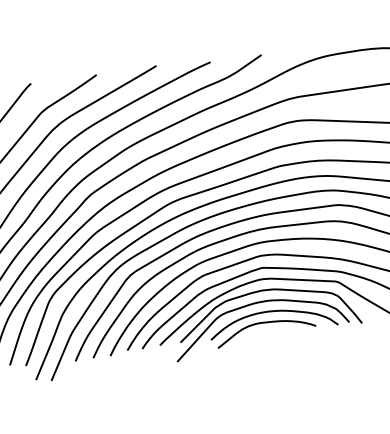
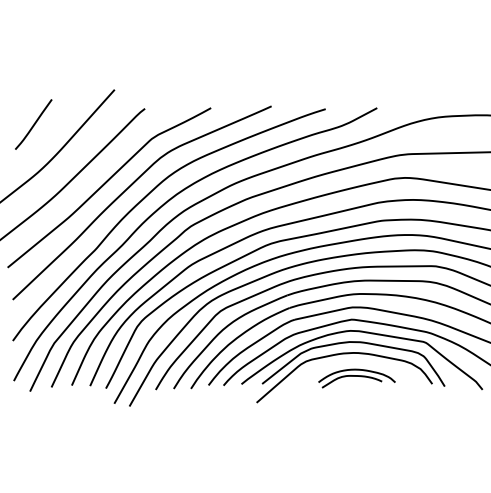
part: (273, 325) -> (356, 378), size x0.6

